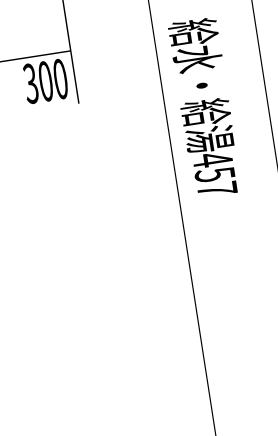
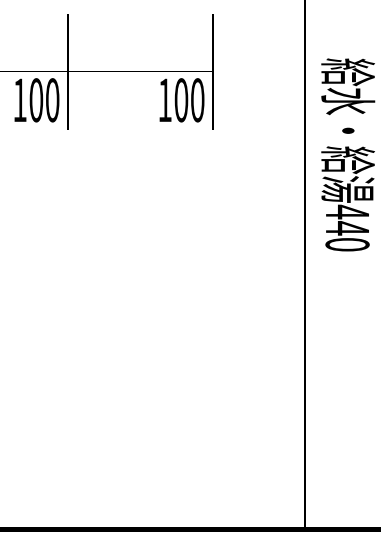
text: (30, 84) -> (164, 100), 300 -> 100
text: (216, 182) -> (347, 236), 457 -> 440

